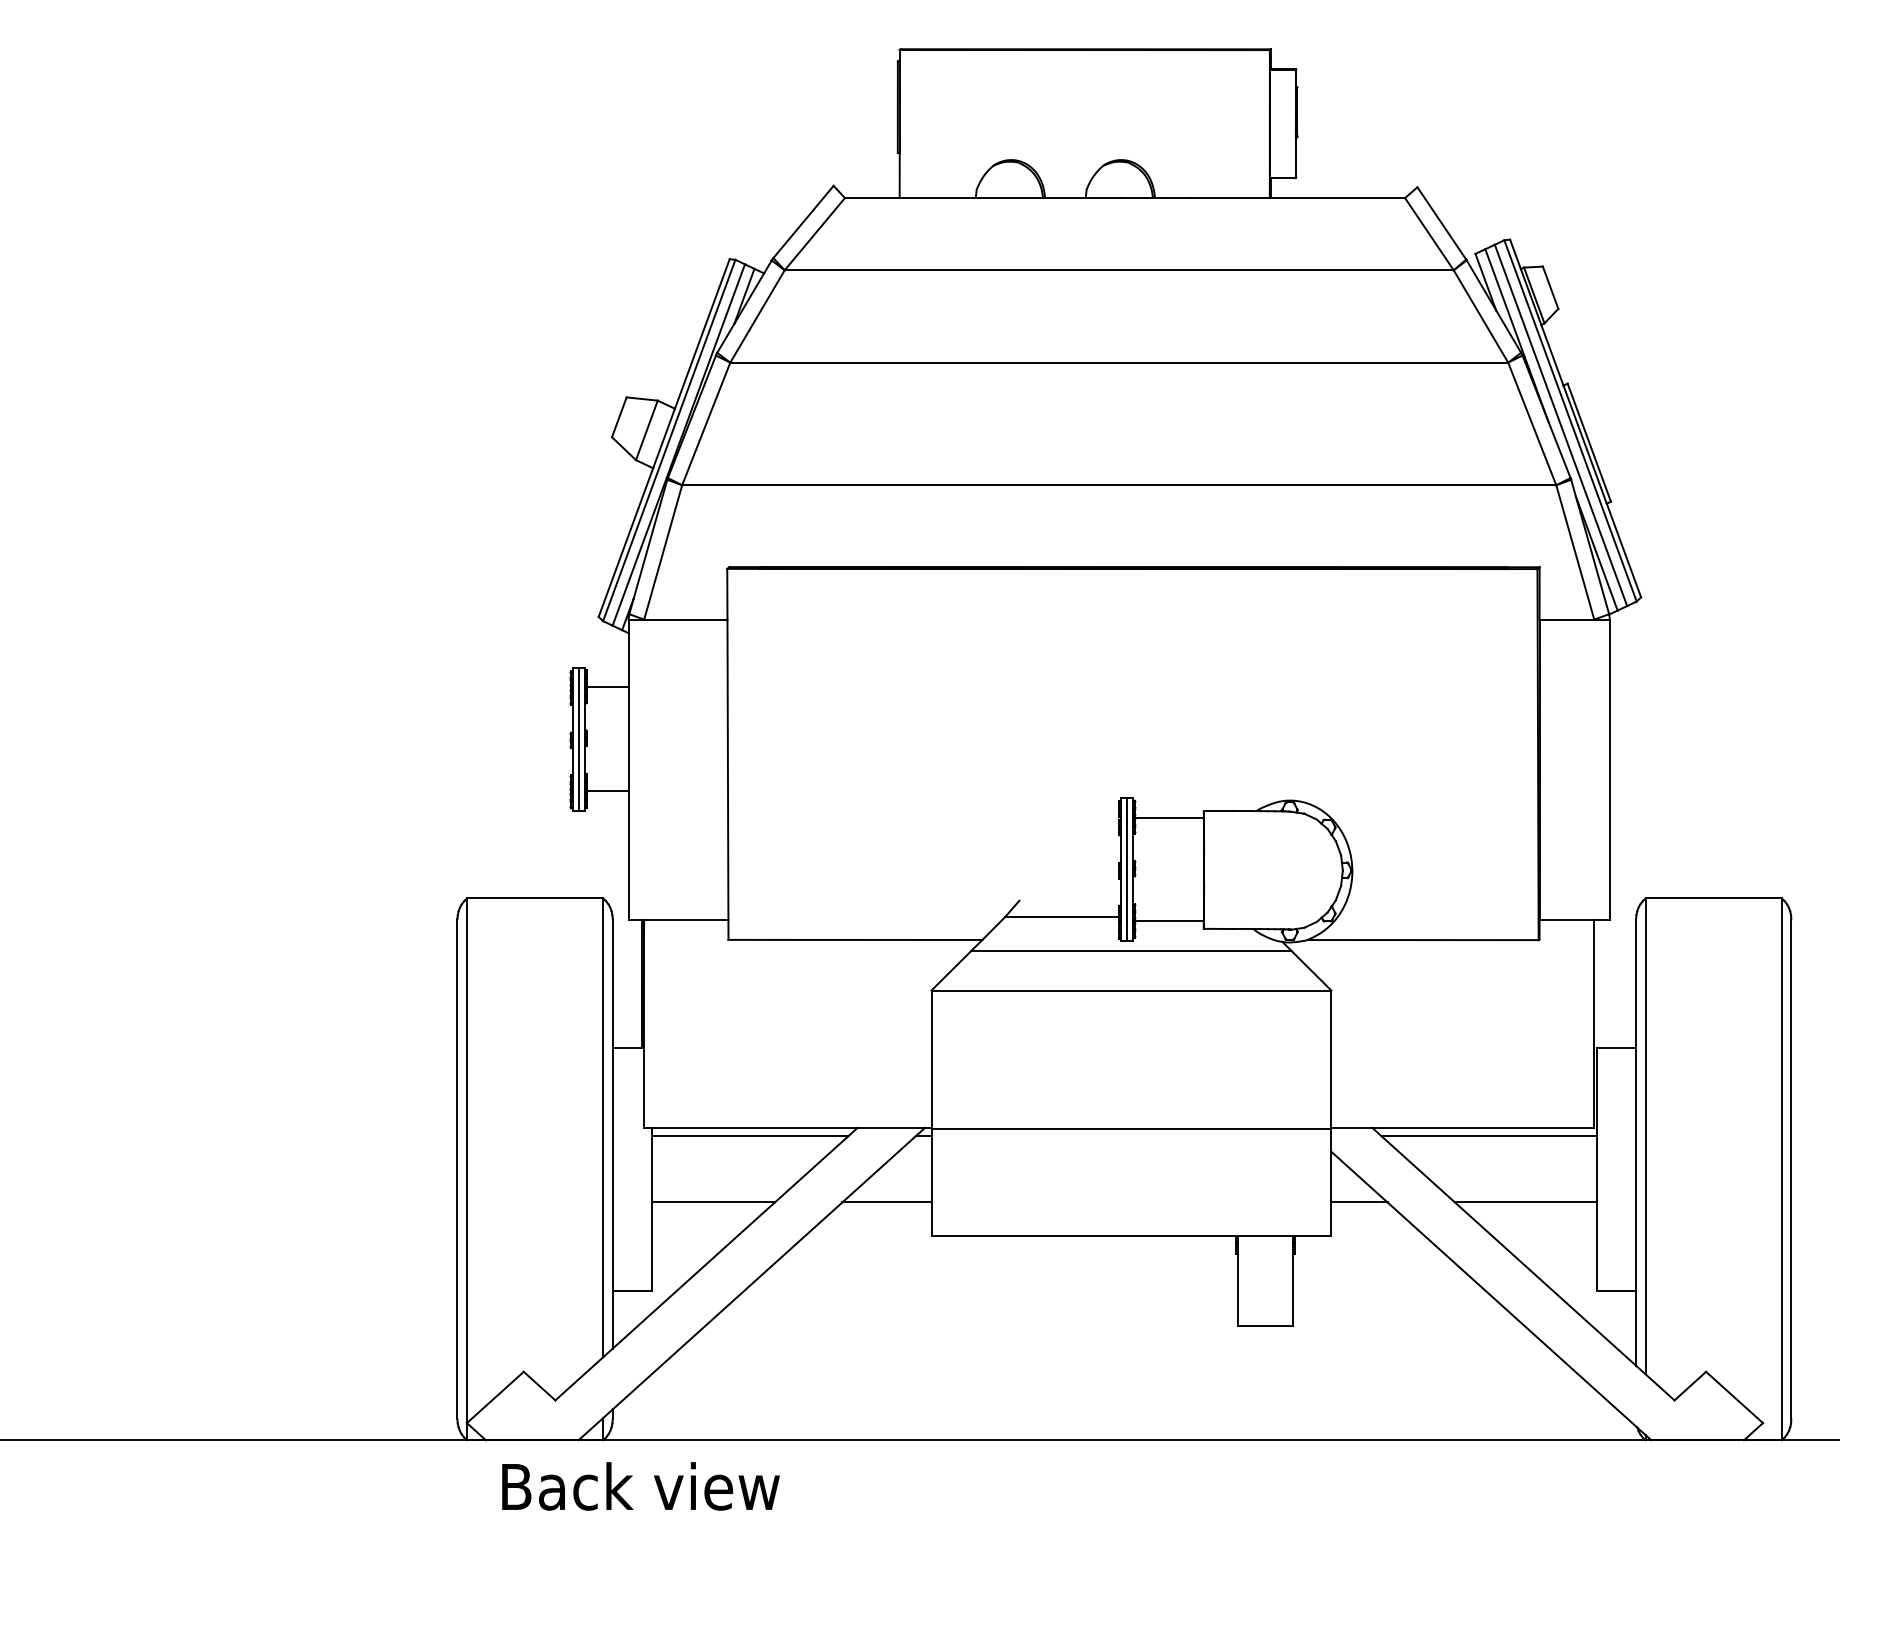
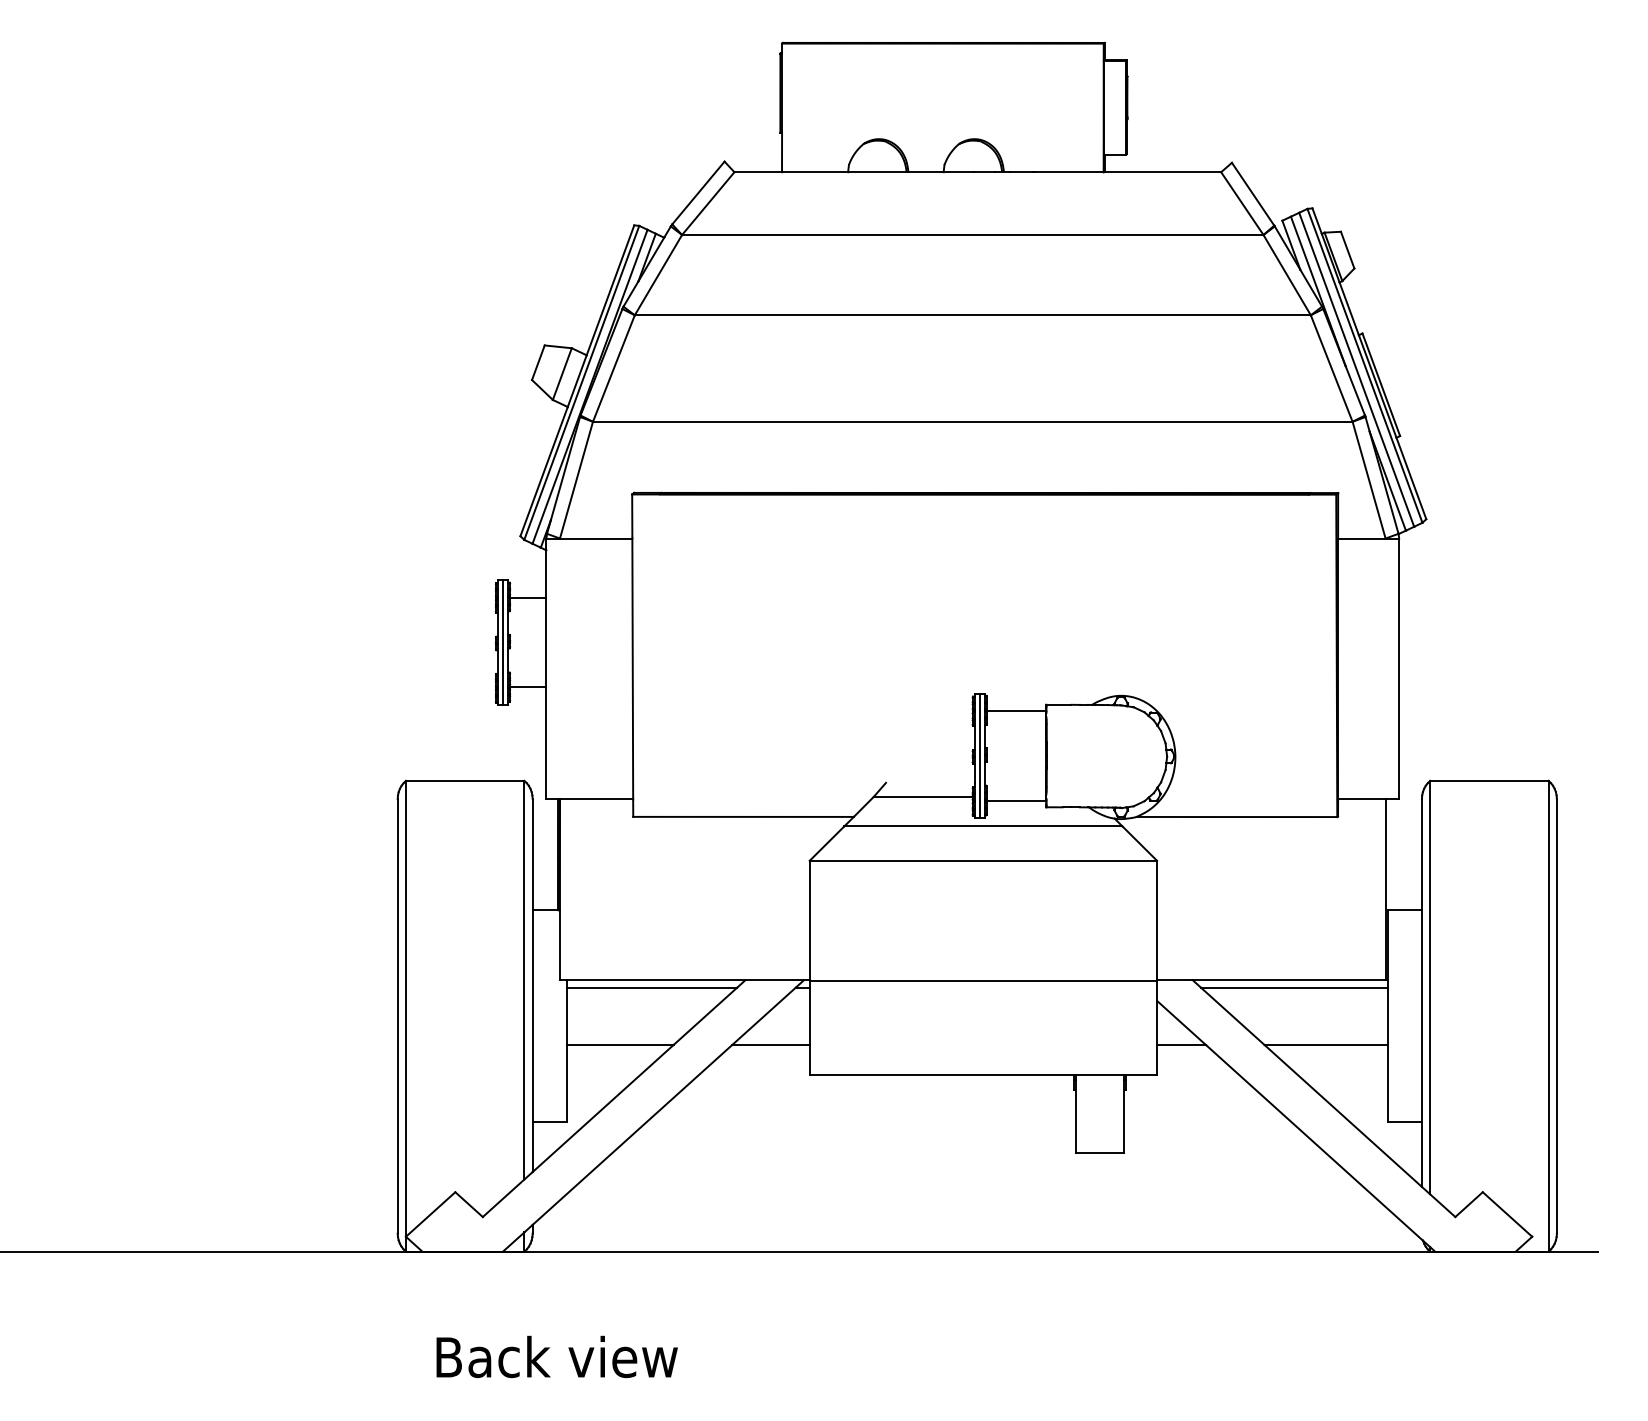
text: (640, 1486) -> (556, 1357), moved

